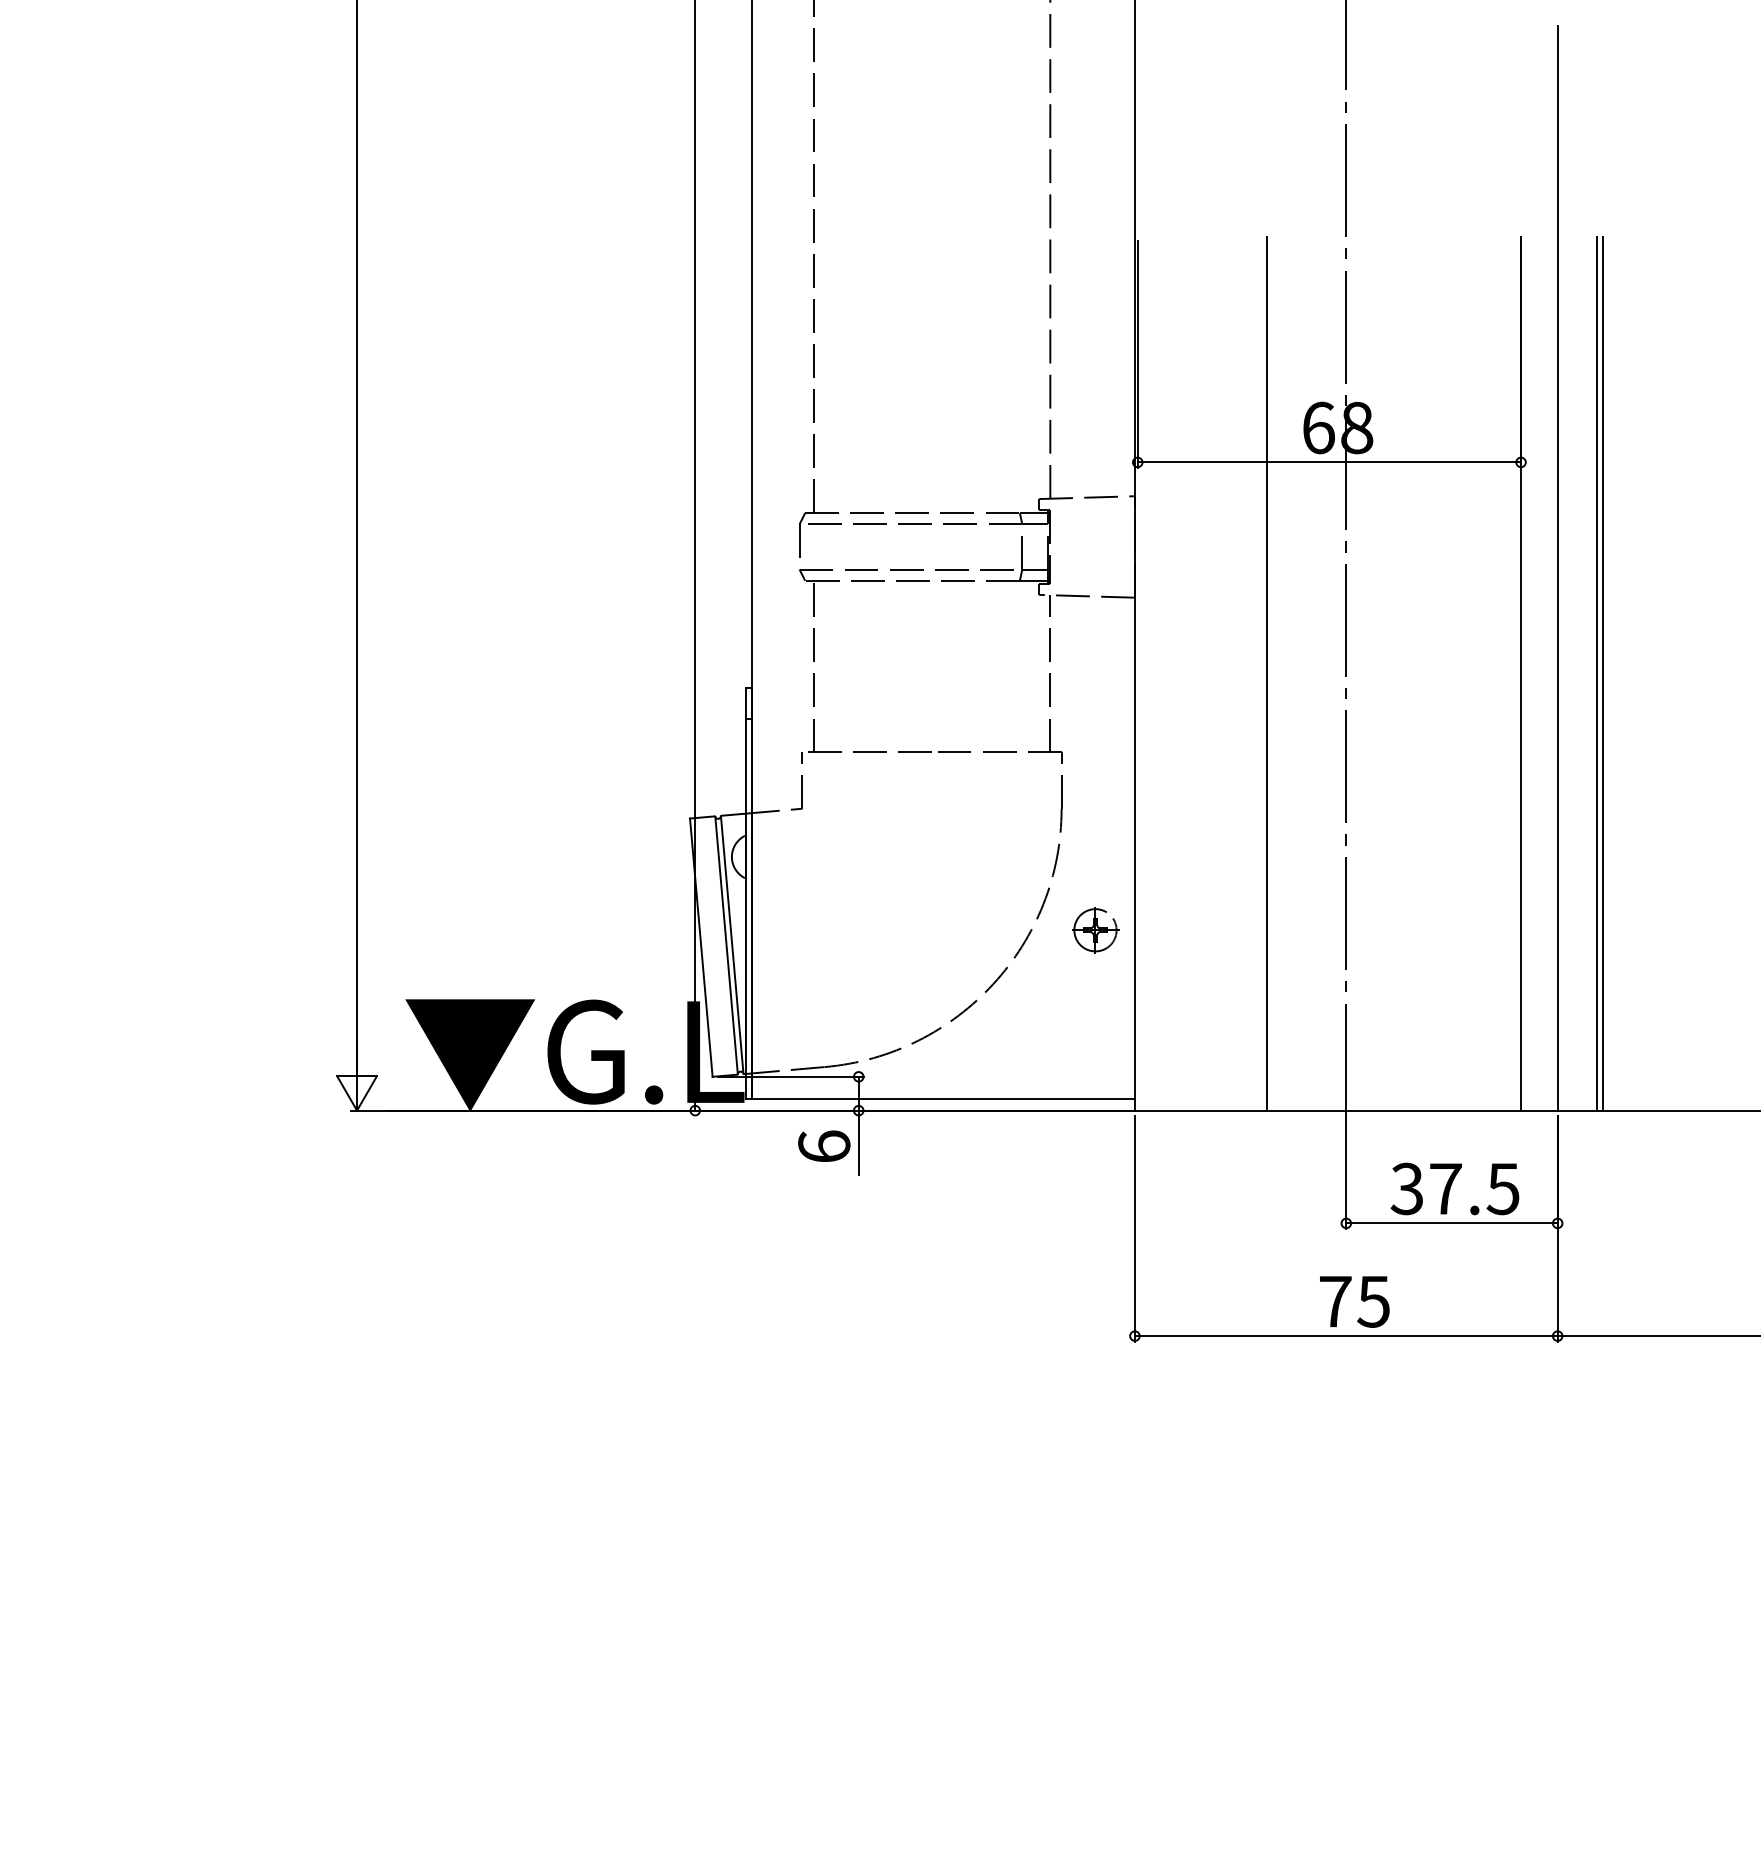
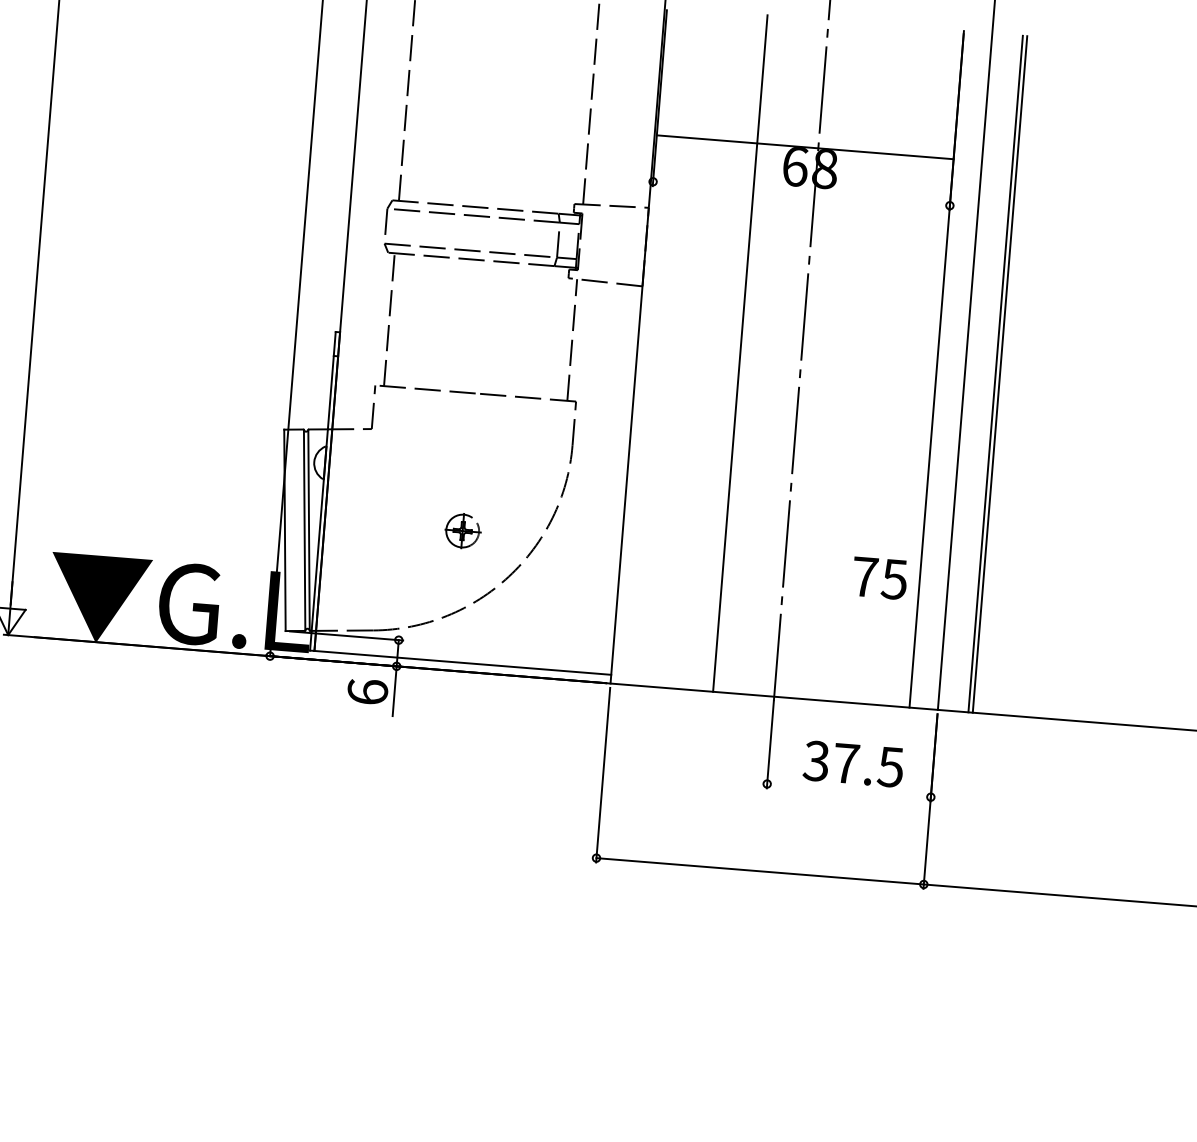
line: (1329, 462) -> (805, 147), moved
part: (1095, 930) -> (462, 531), moved
line: (1451, 1223) -> (848, 790), removed
text: (1354, 1301) -> (879, 578), moved

